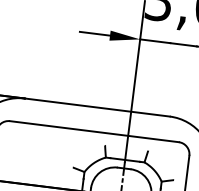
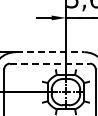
line: (98, 108) -> (50, 52), solid -> dashed
line: (93, 131) -> (49, 63), solid -> dashed

